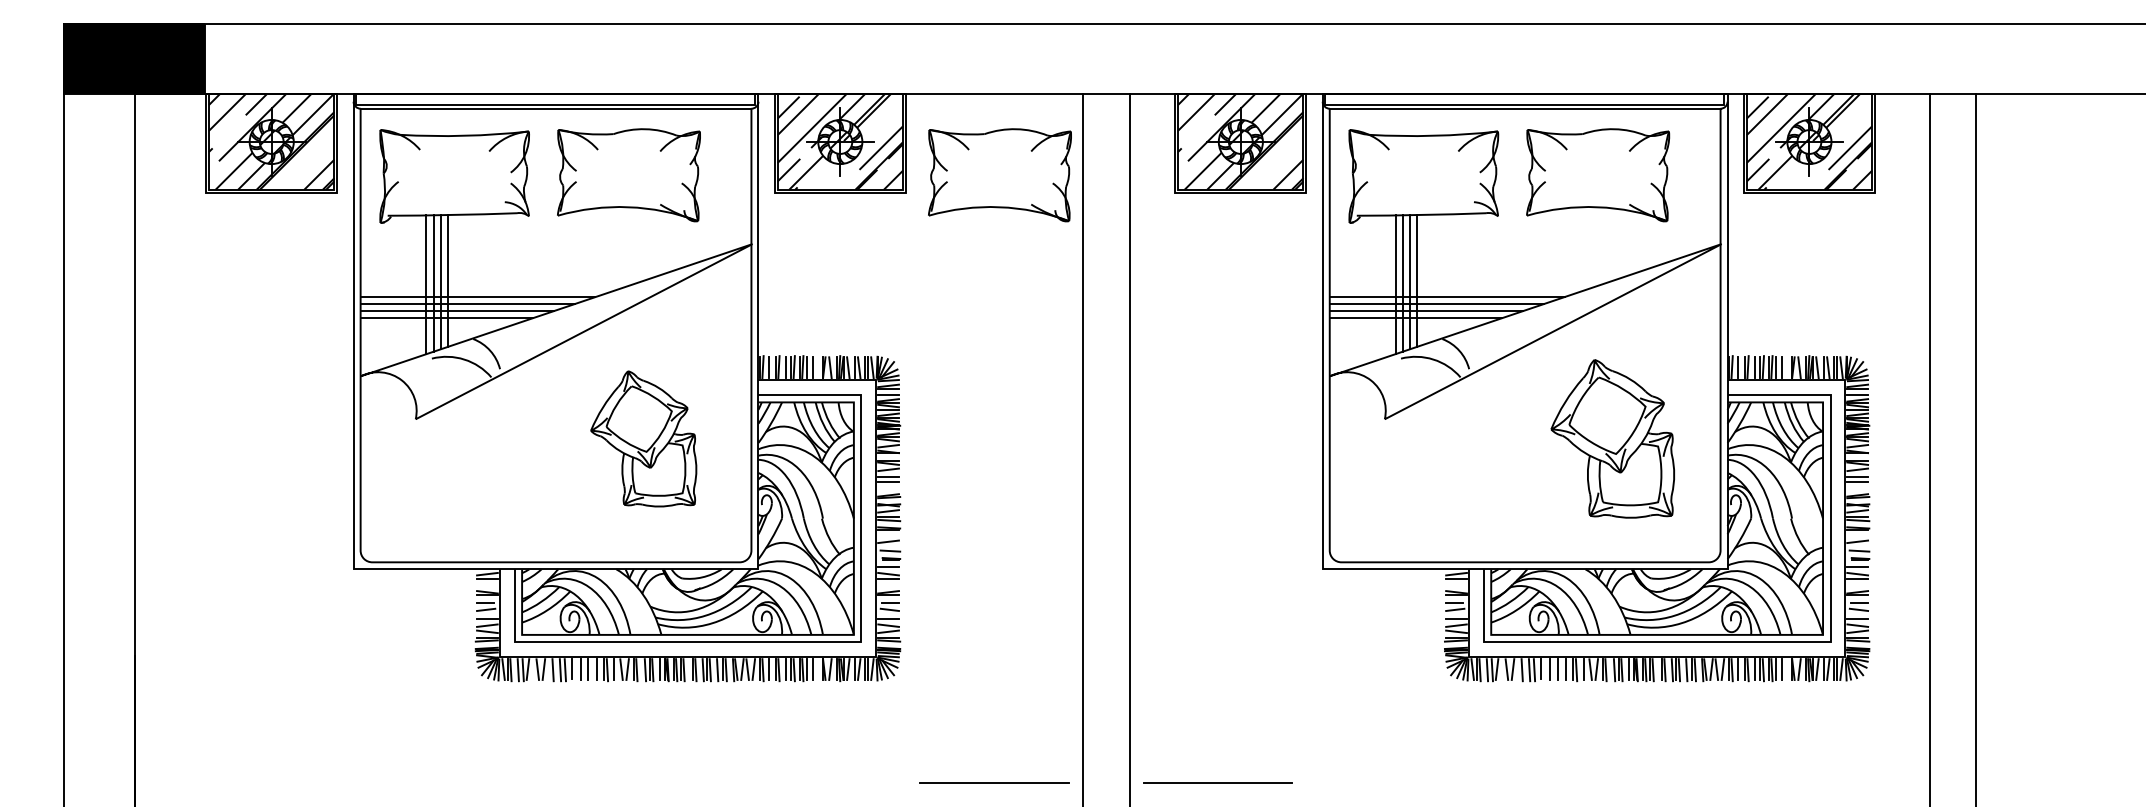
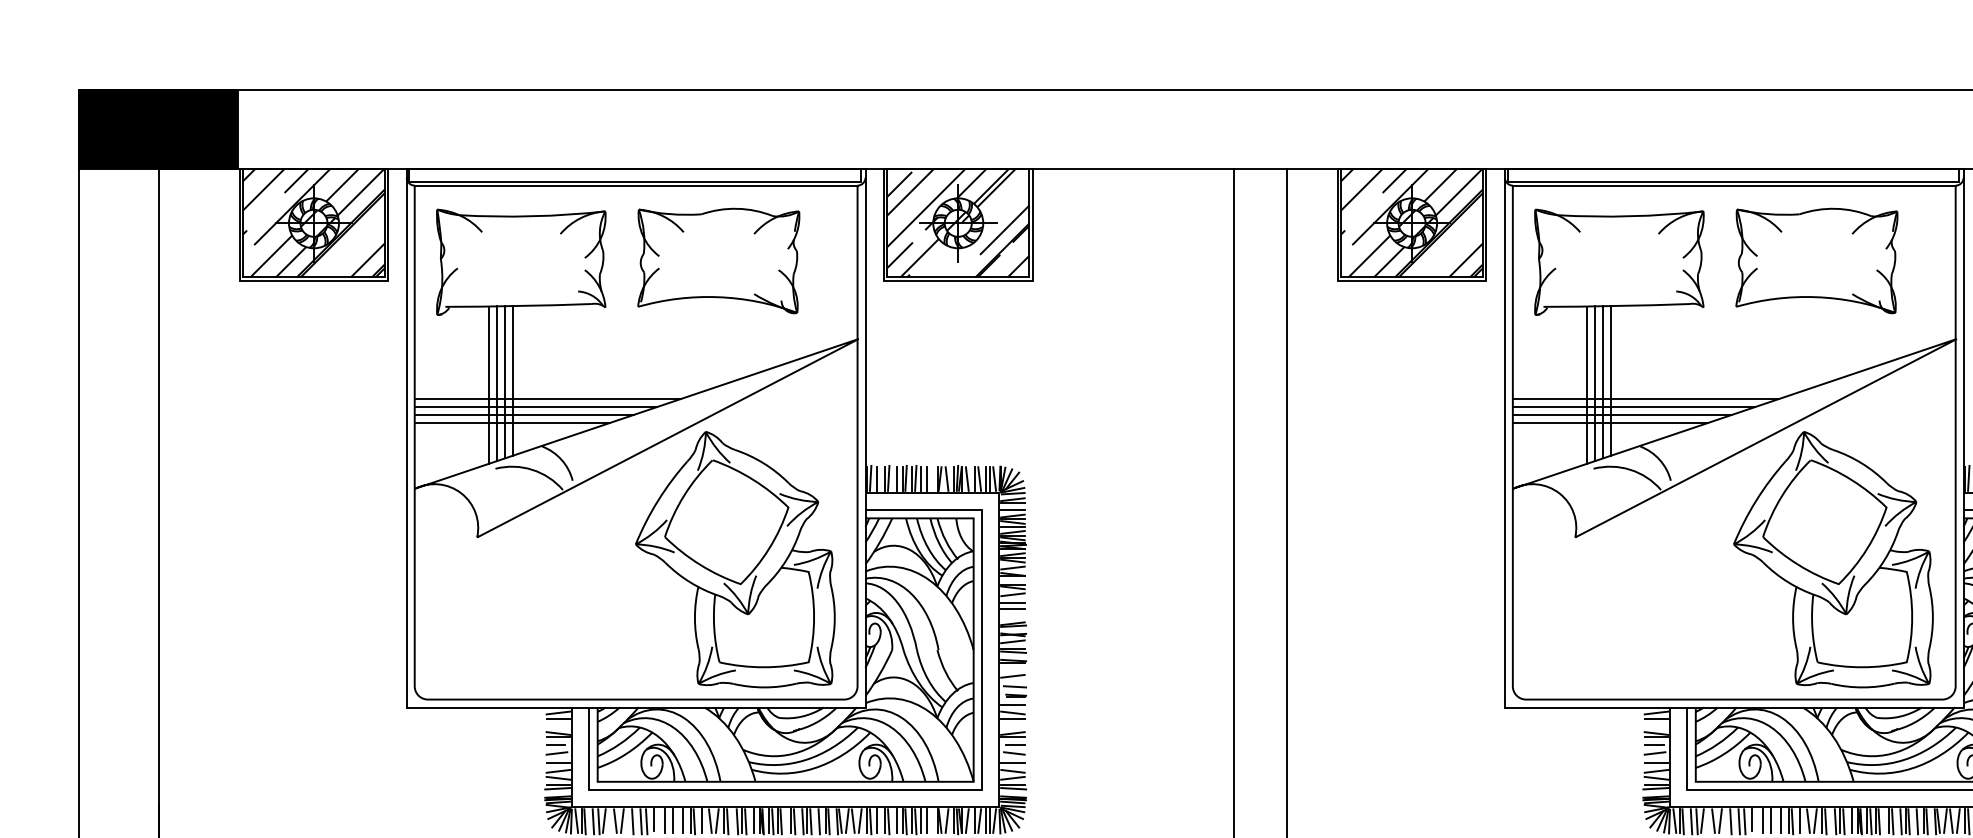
part: (999, 175) -> (1138, 261), removed
part: (643, 438) -> (735, 559), size x1.67
part: (1612, 438) -> (1833, 559), size x1.43

